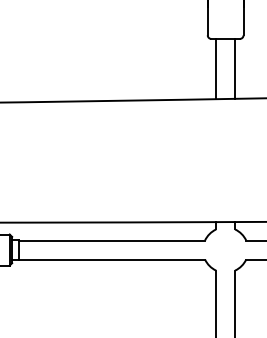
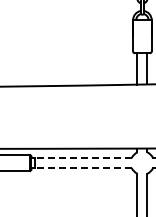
line: (110, 241) -> (82, 158), solid -> dashed
line: (110, 260) -> (82, 168), solid -> dashed

